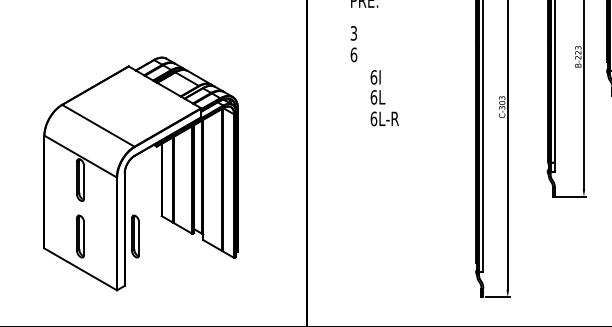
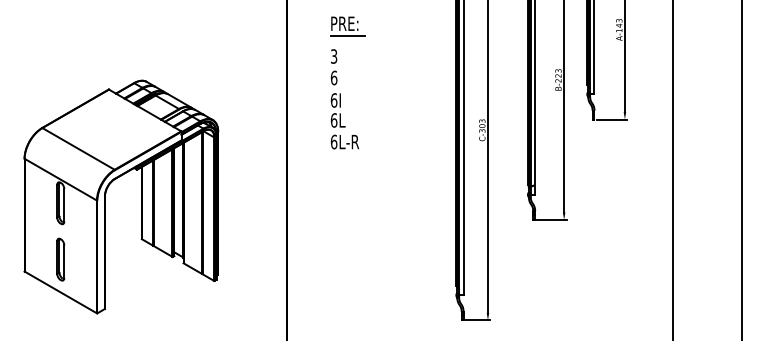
line: (367, 12) -> (347, 35), added
text: (384, 98) -> (344, 121), moved
part: (135, 236) -> (115, 259), removed

